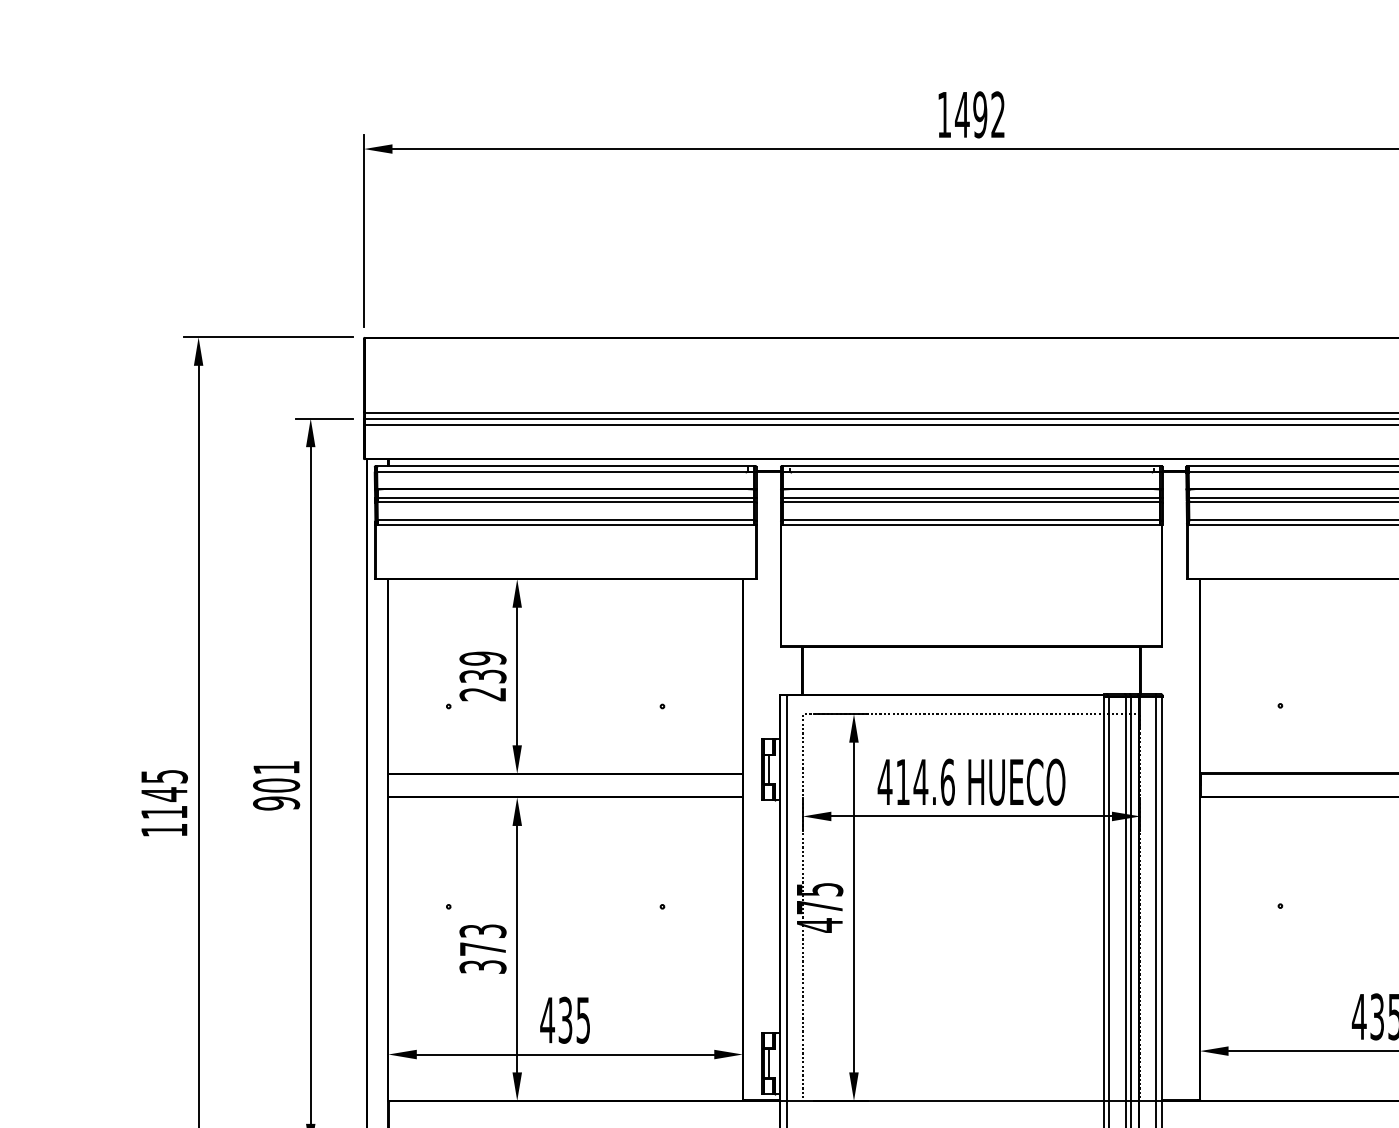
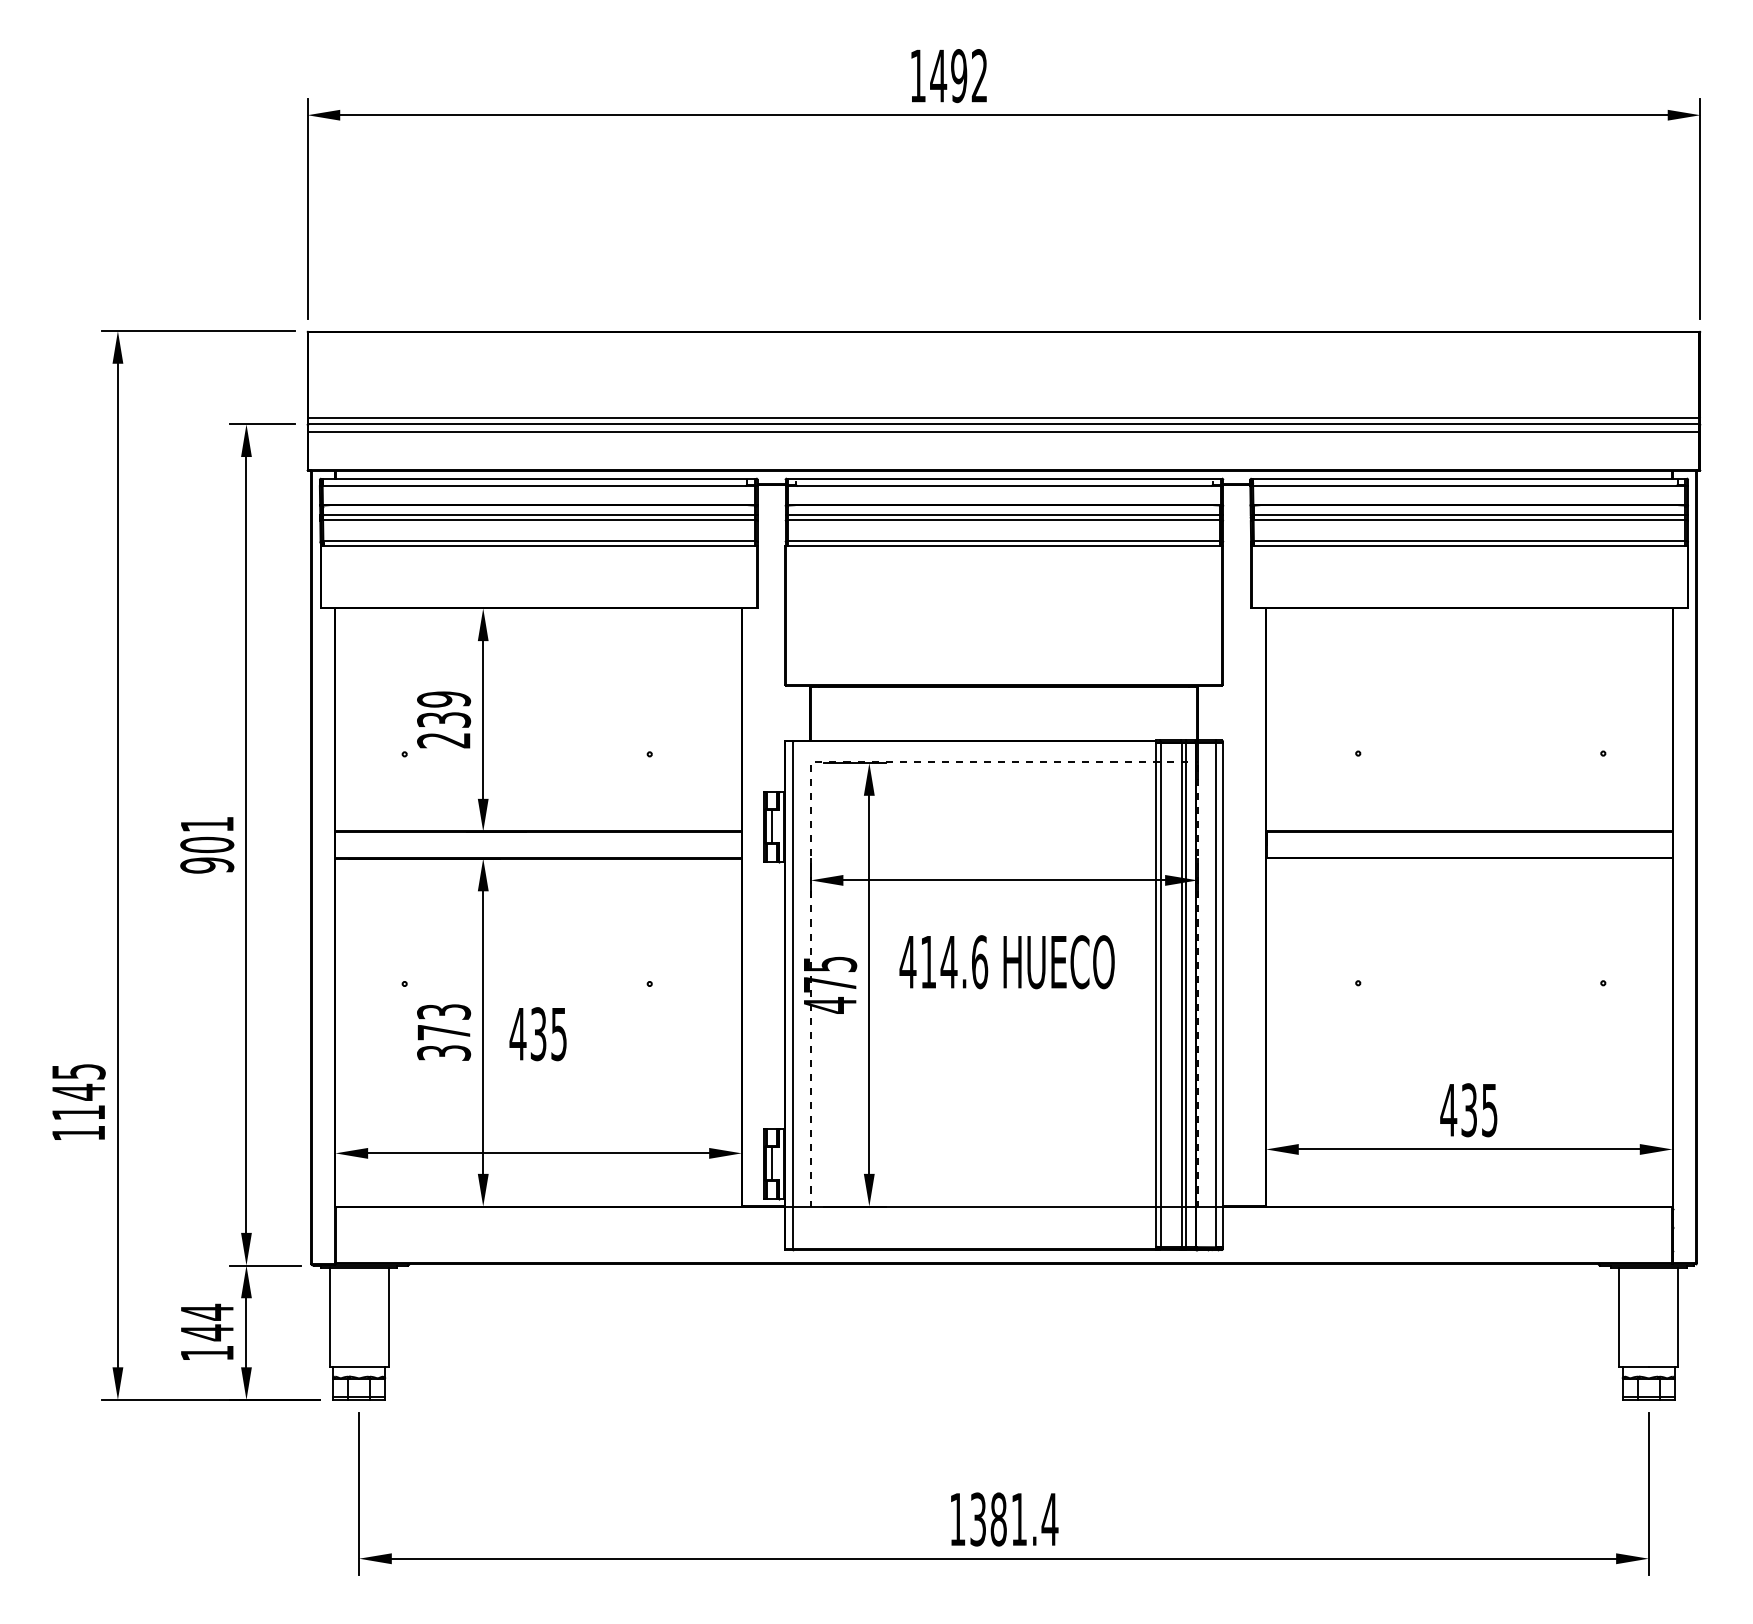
text: (971, 115) -> (948, 76), moved
text: (971, 782) -> (1006, 962), moved
text: (164, 802) -> (78, 1101), moved
text: (564, 1020) -> (537, 1034), moved

